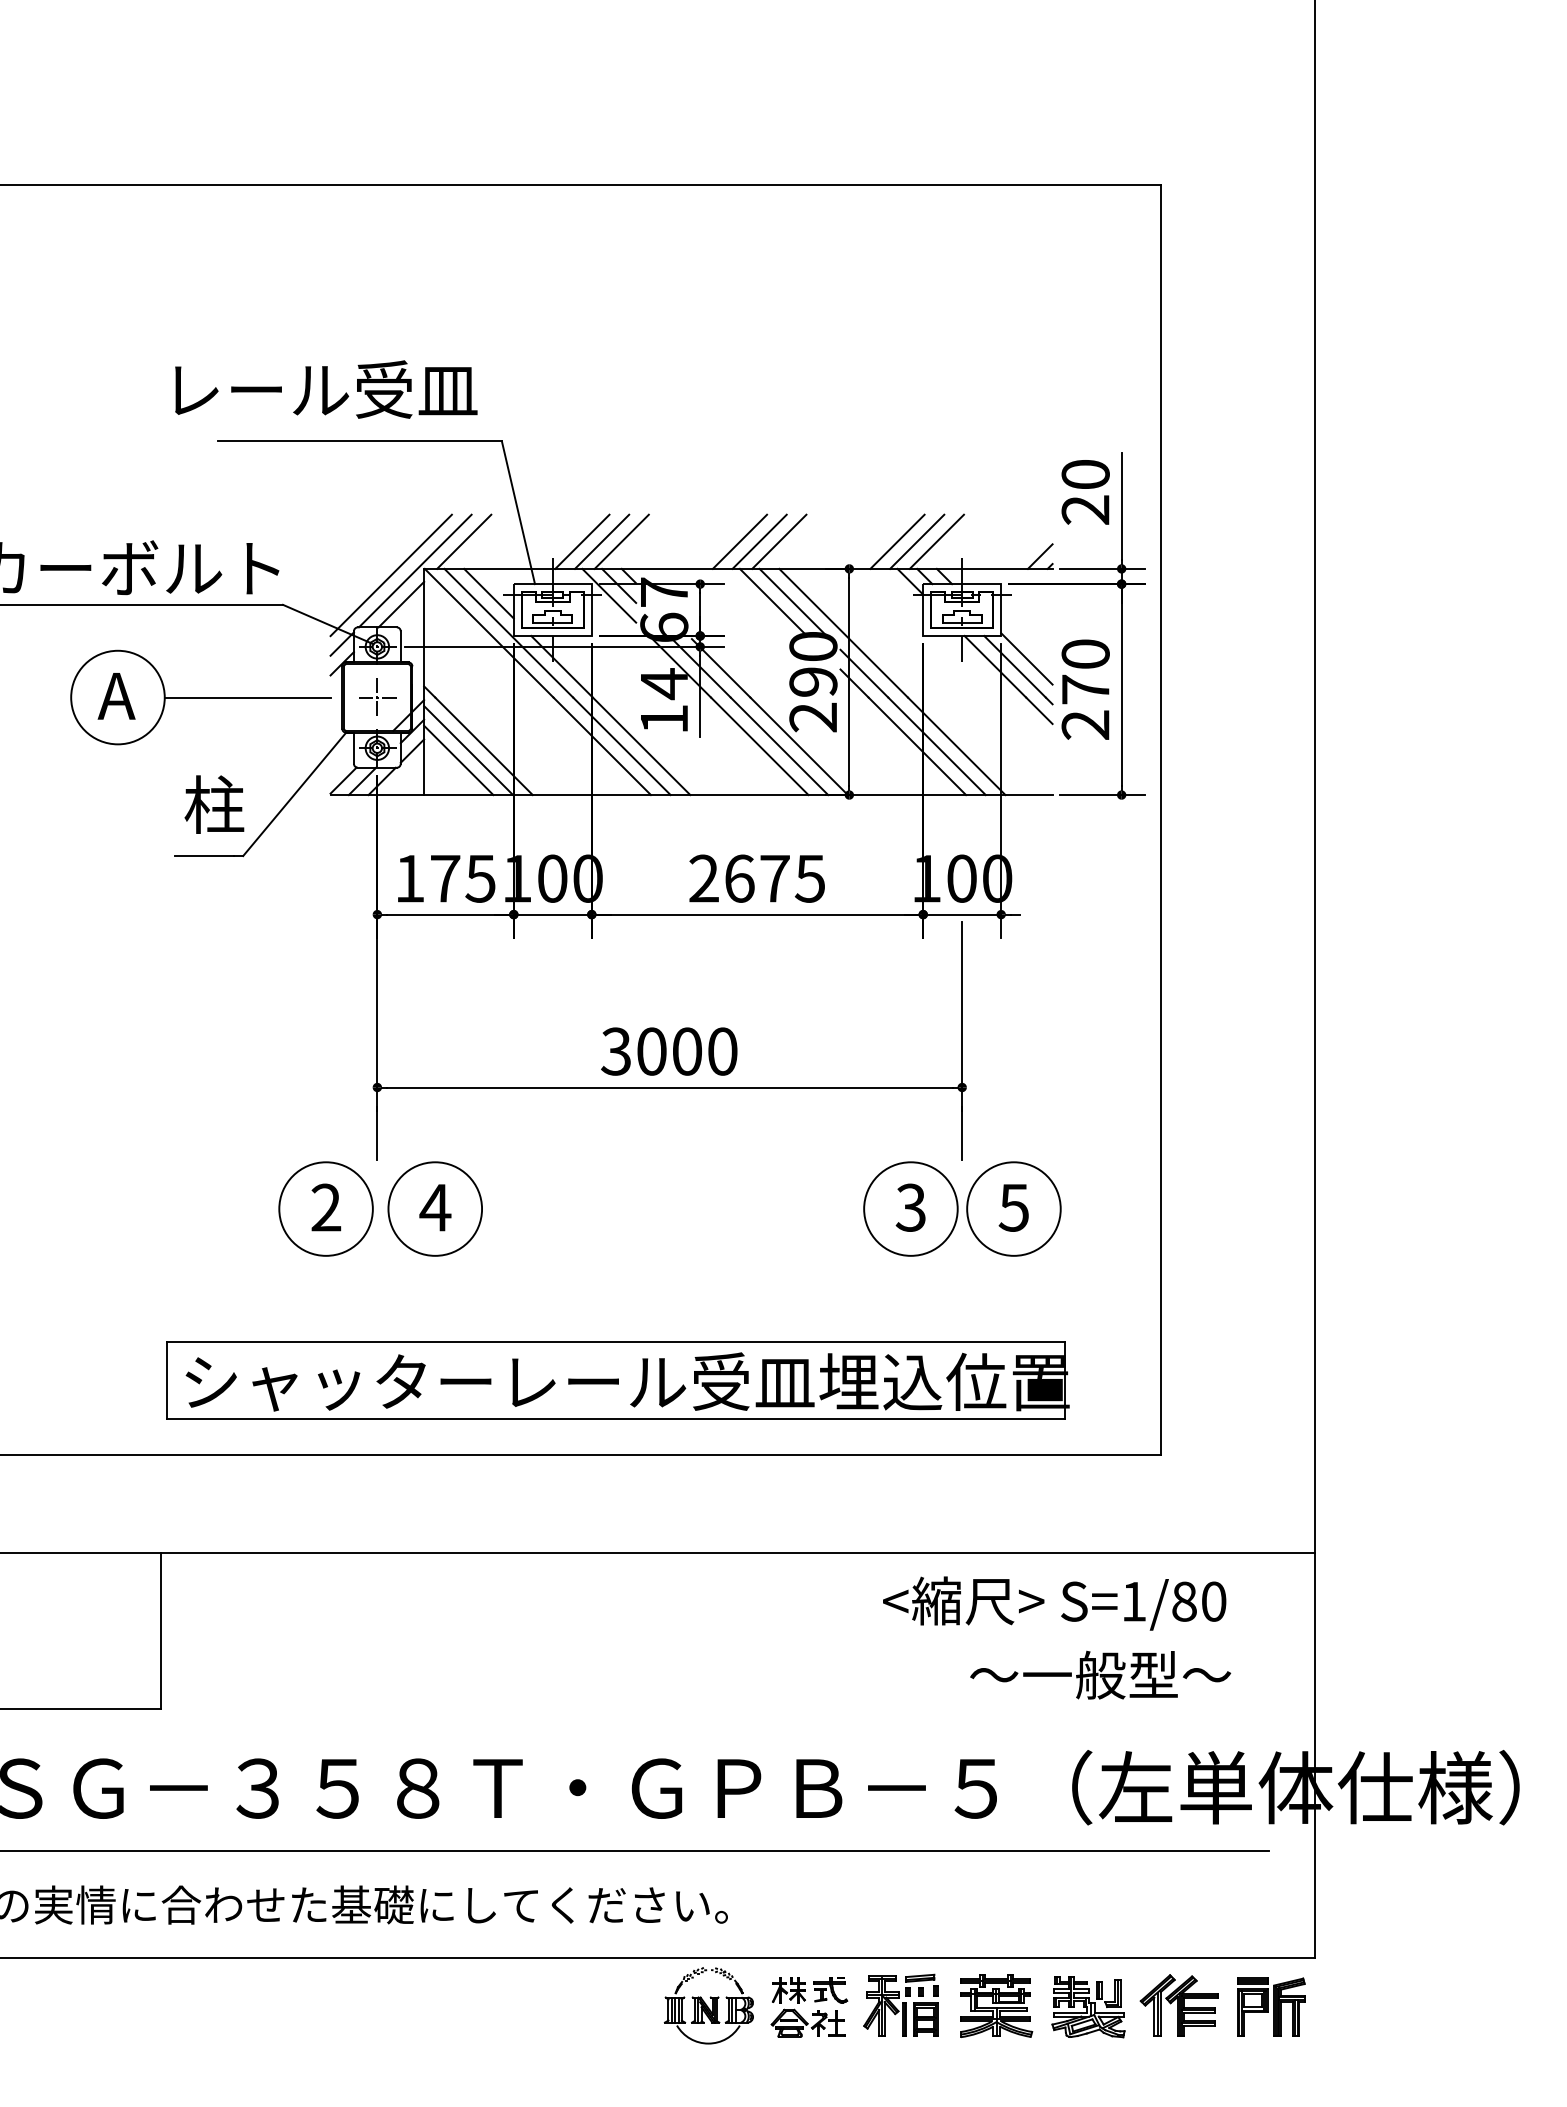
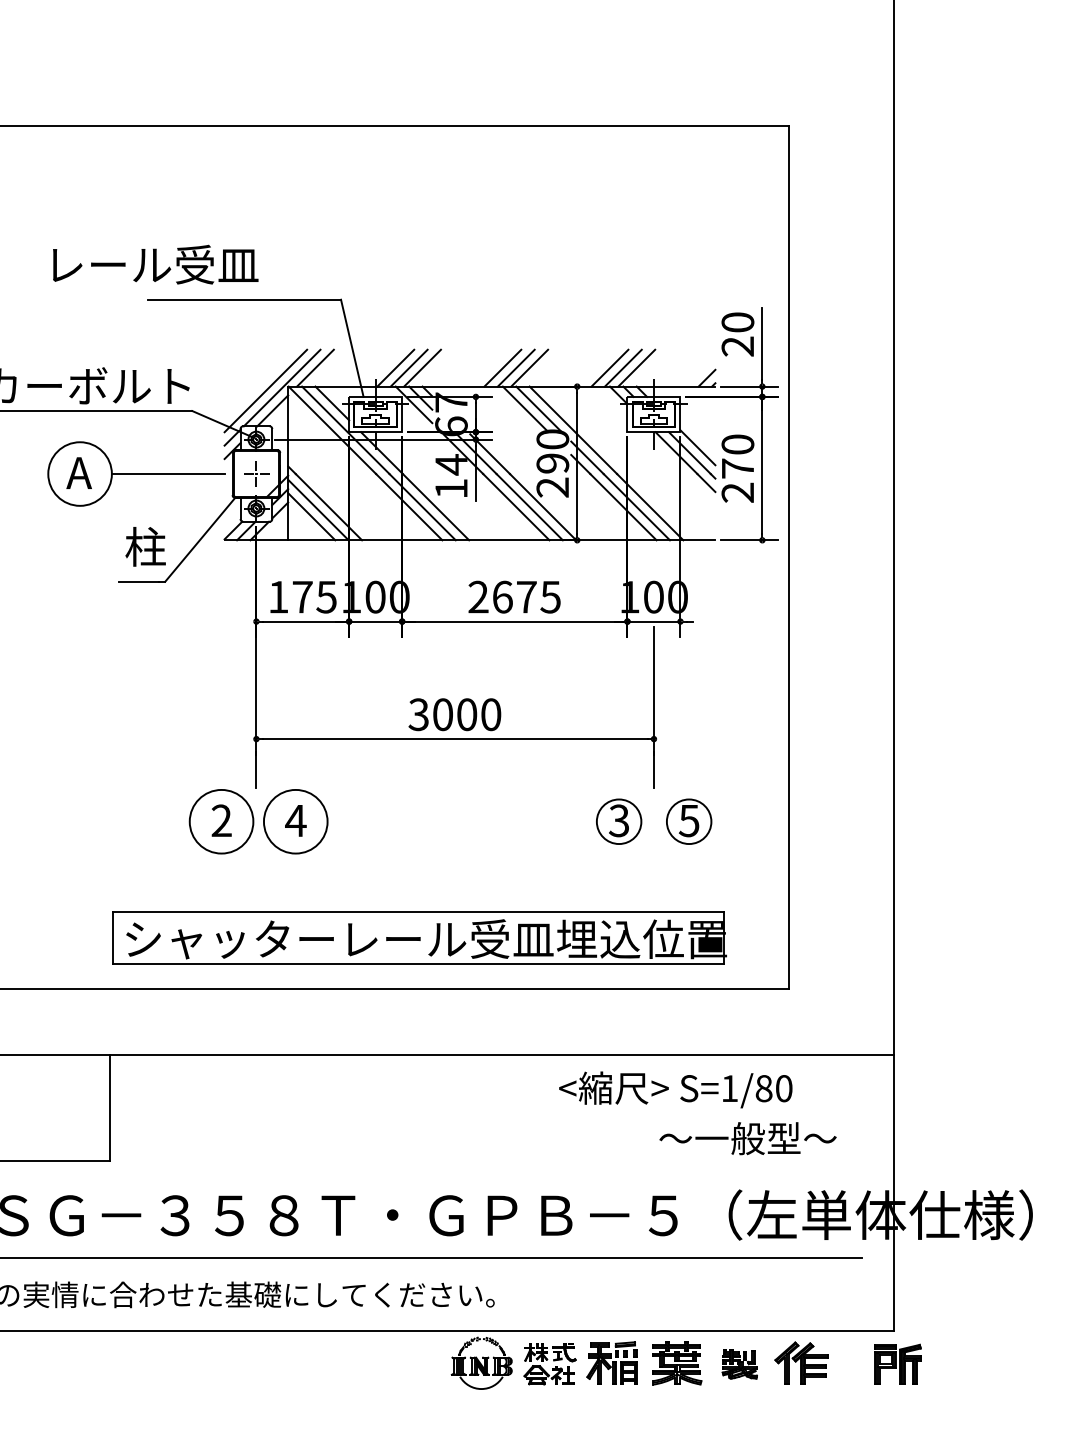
text: (325, 389) -> (155, 264), moved
circle: (910, 1208) -> (618, 821), size x0.7
circle: (1012, 1208) -> (688, 821), size x0.7
text: (1054, 1602) -> (675, 1089), moved
part: (1270, 2006) -> (897, 1363), moved
part: (1088, 2007) -> (739, 1364), size x0.7

